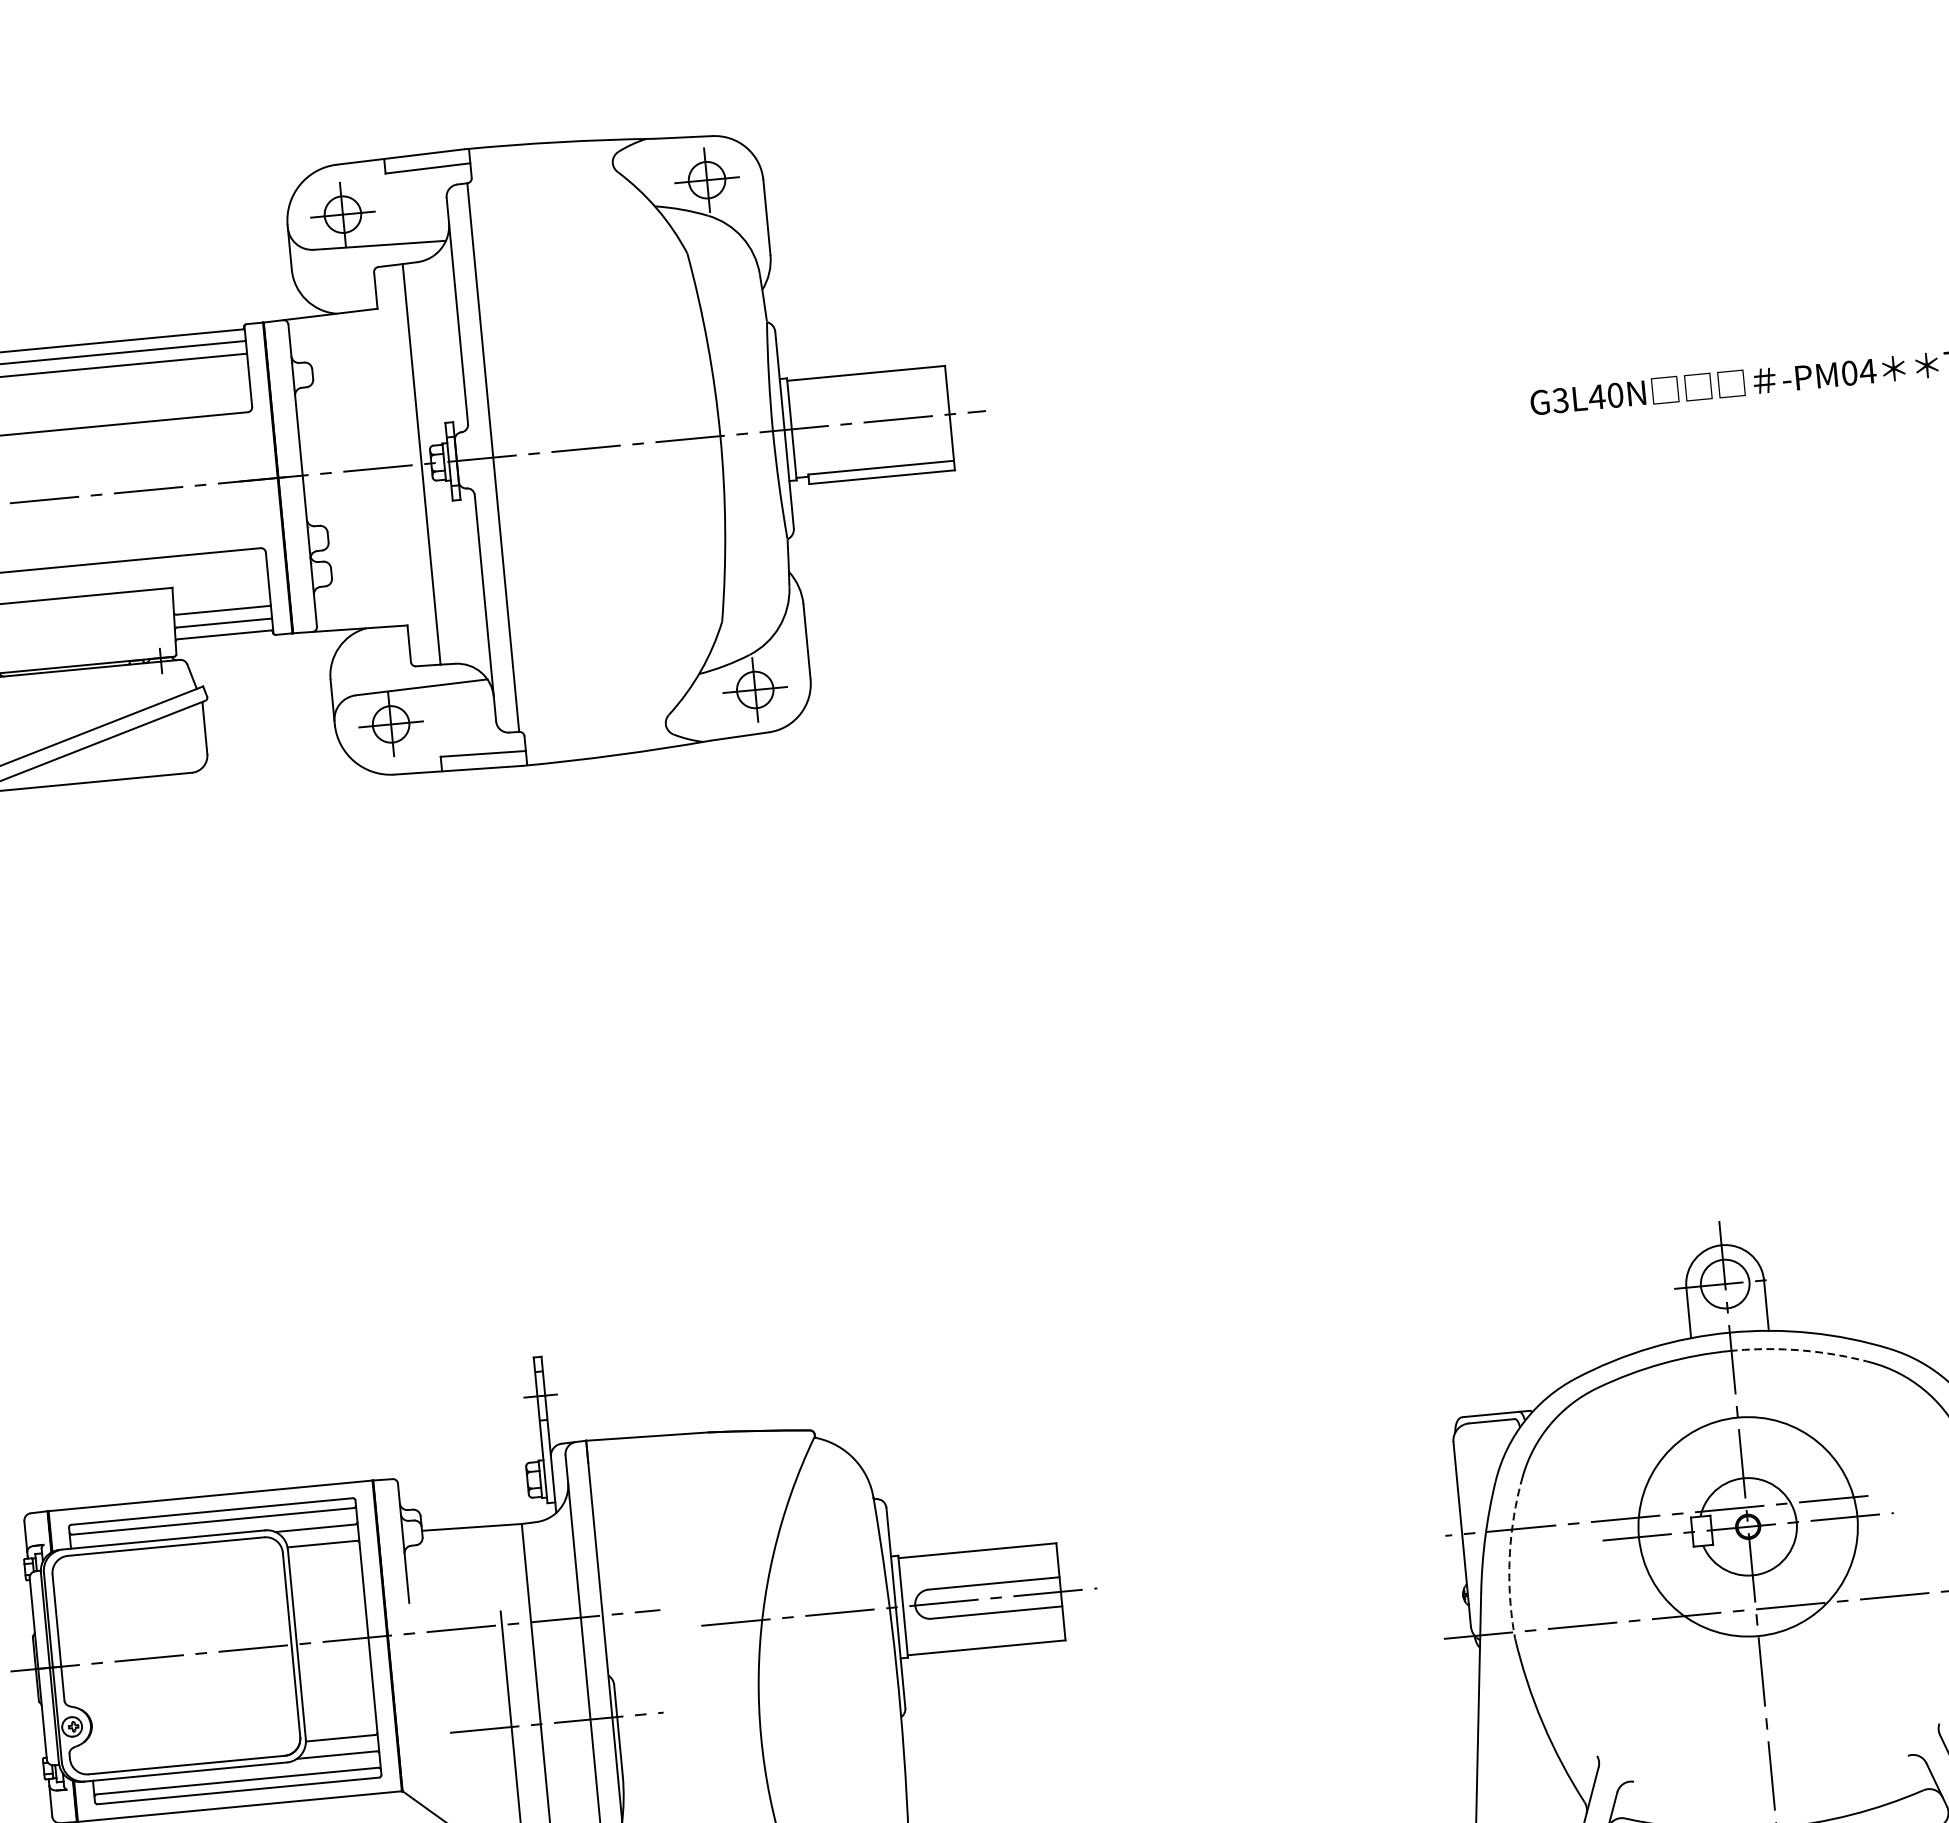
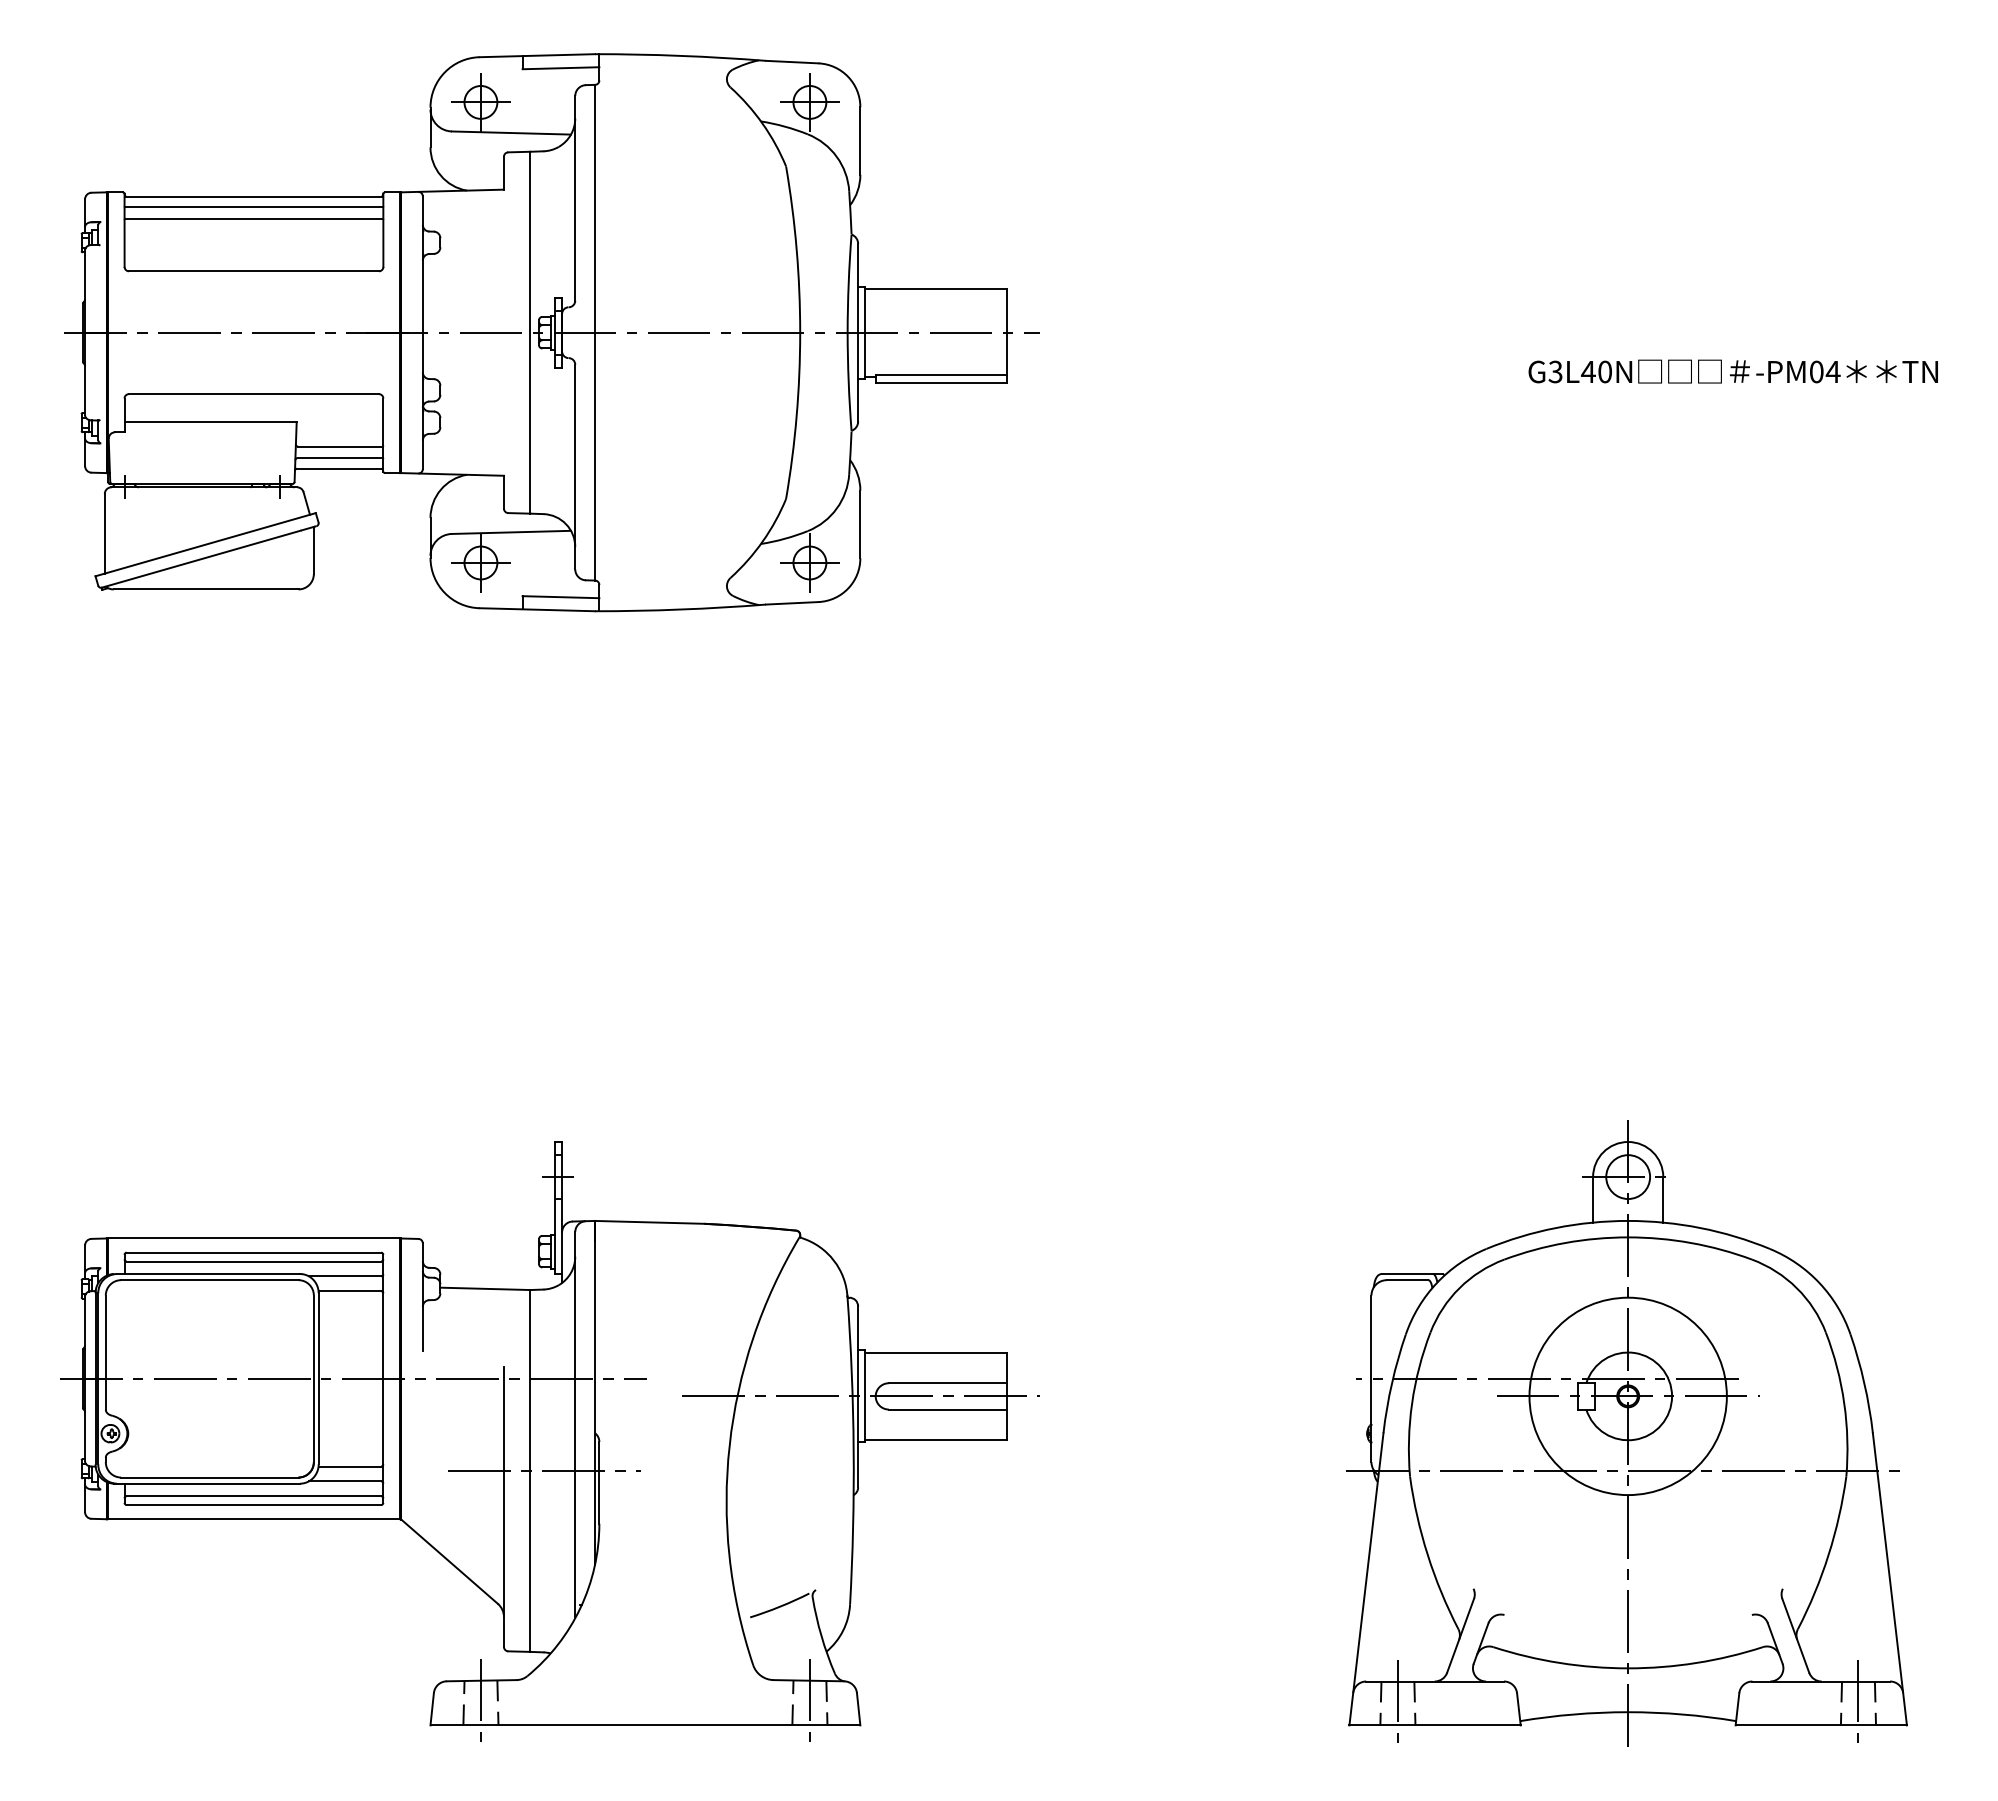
arc: (1802, 1349) -> (1691, 1242), dashed -> solid
arc: (1510, 1557) -> (1412, 1403), dashed -> solid

